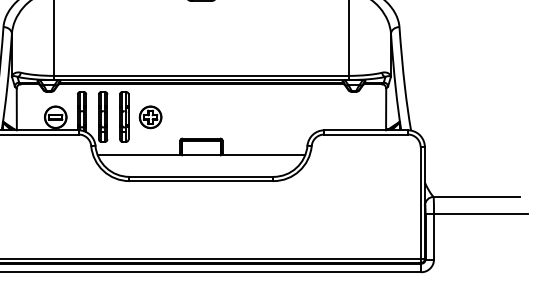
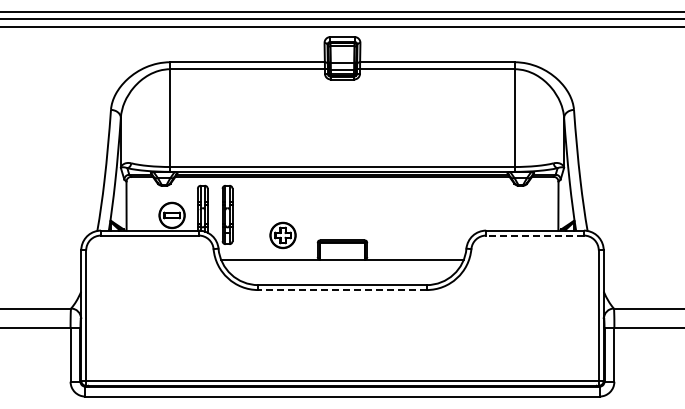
part: (124, 116) -> (252, 214), removed
part: (150, 117) -> (282, 235), moved
line: (366, 134) -> (535, 235), solid -> dashed
line: (200, 181) -> (341, 290), solid -> dashed

